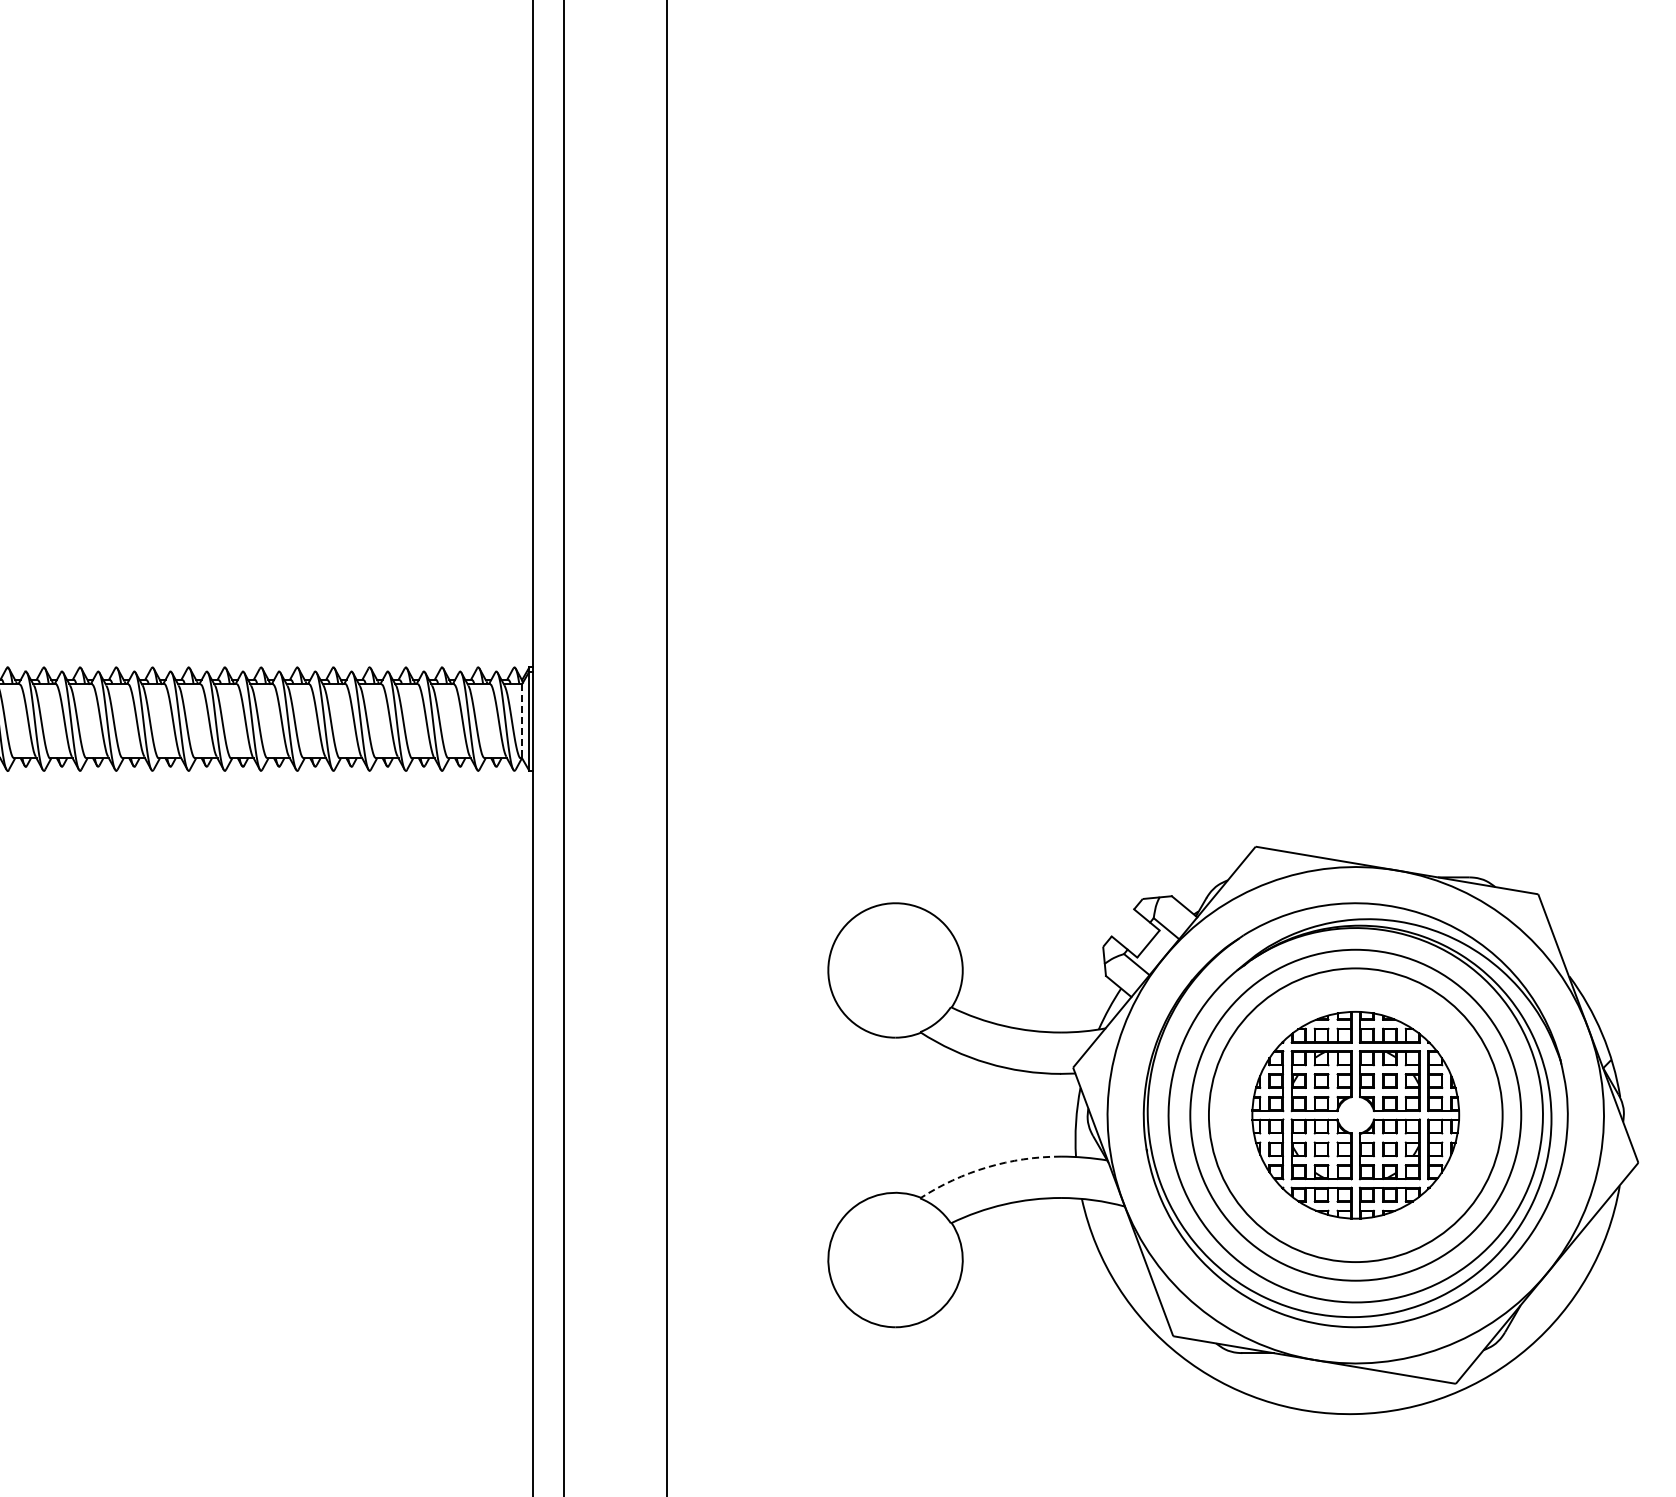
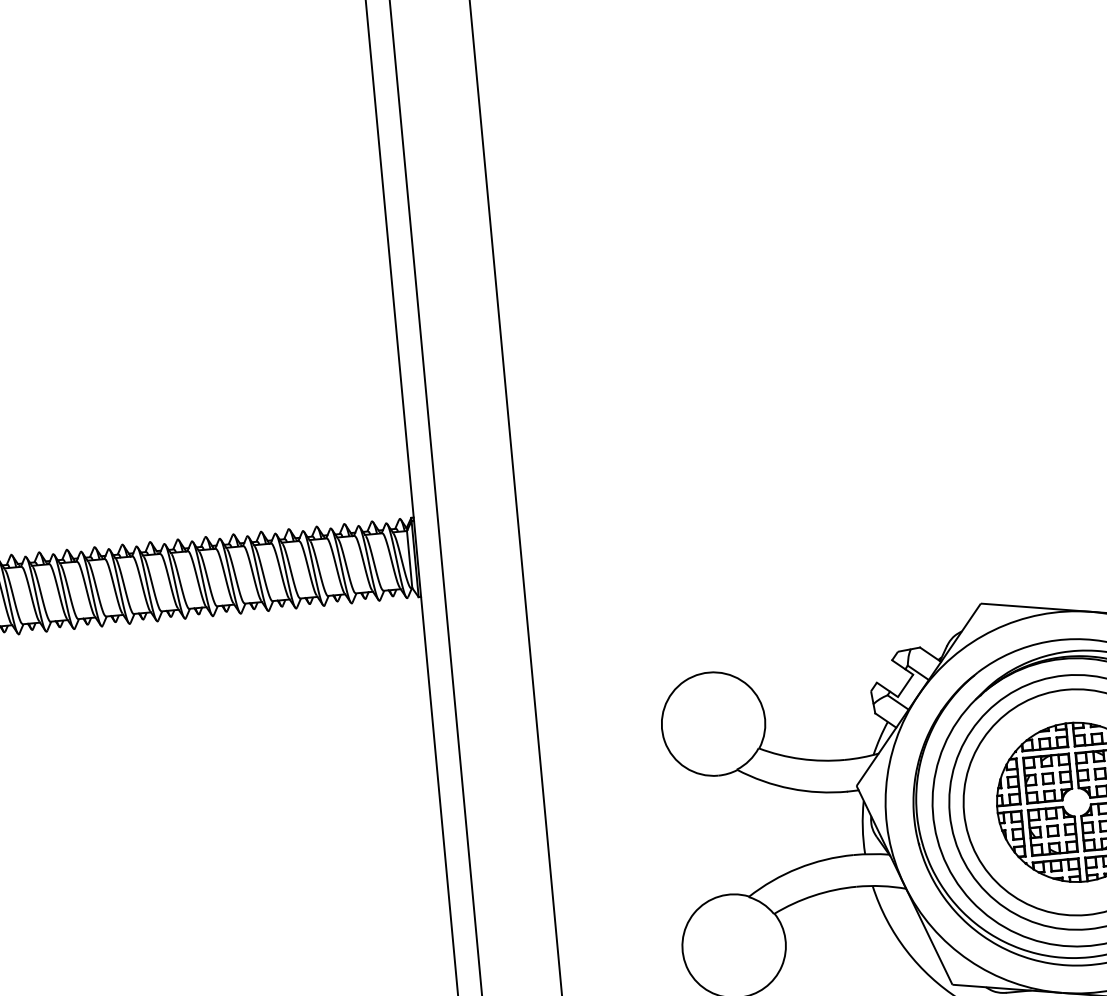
line: (522, 721) -> (409, 559), dashed -> solid
arc: (987, 1167) -> (798, 868), dashed -> solid

